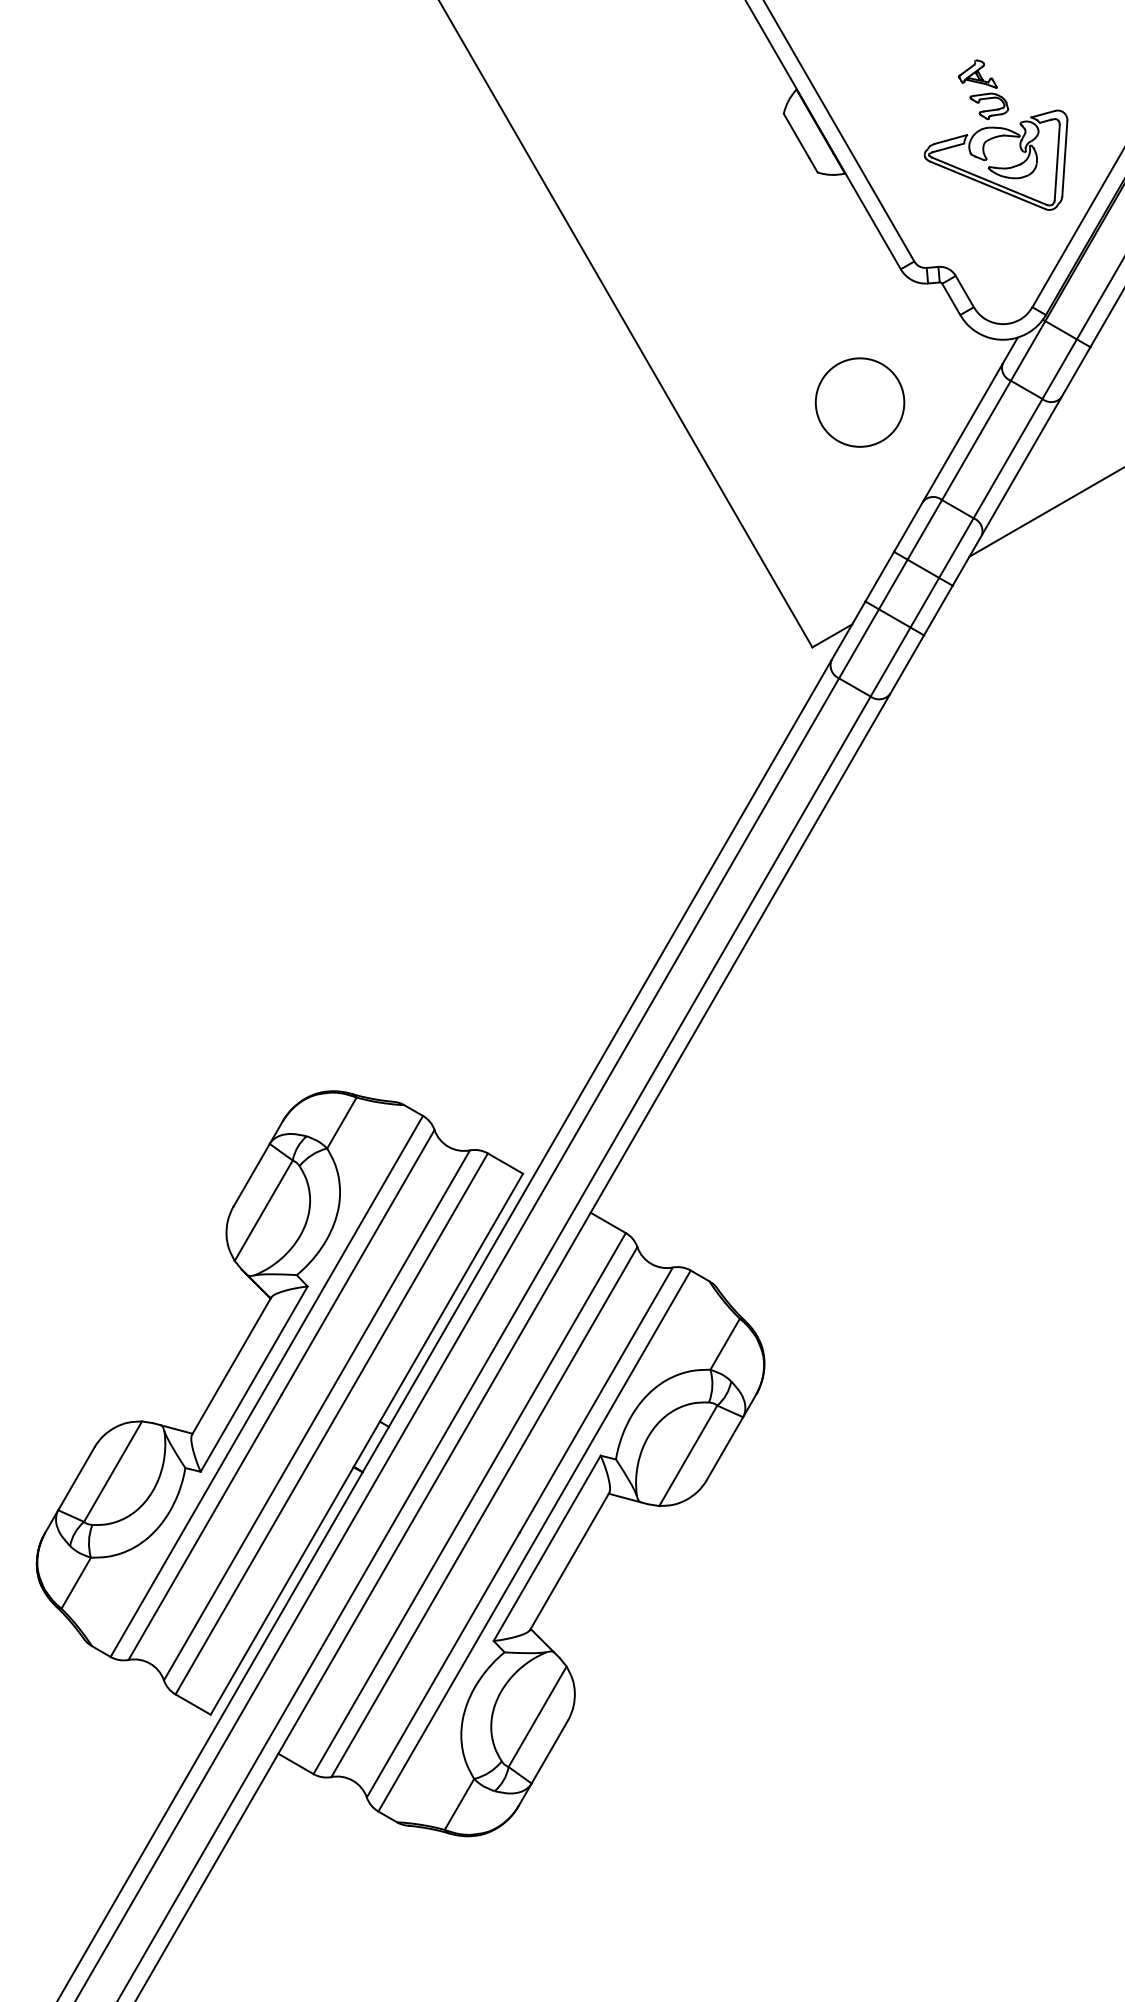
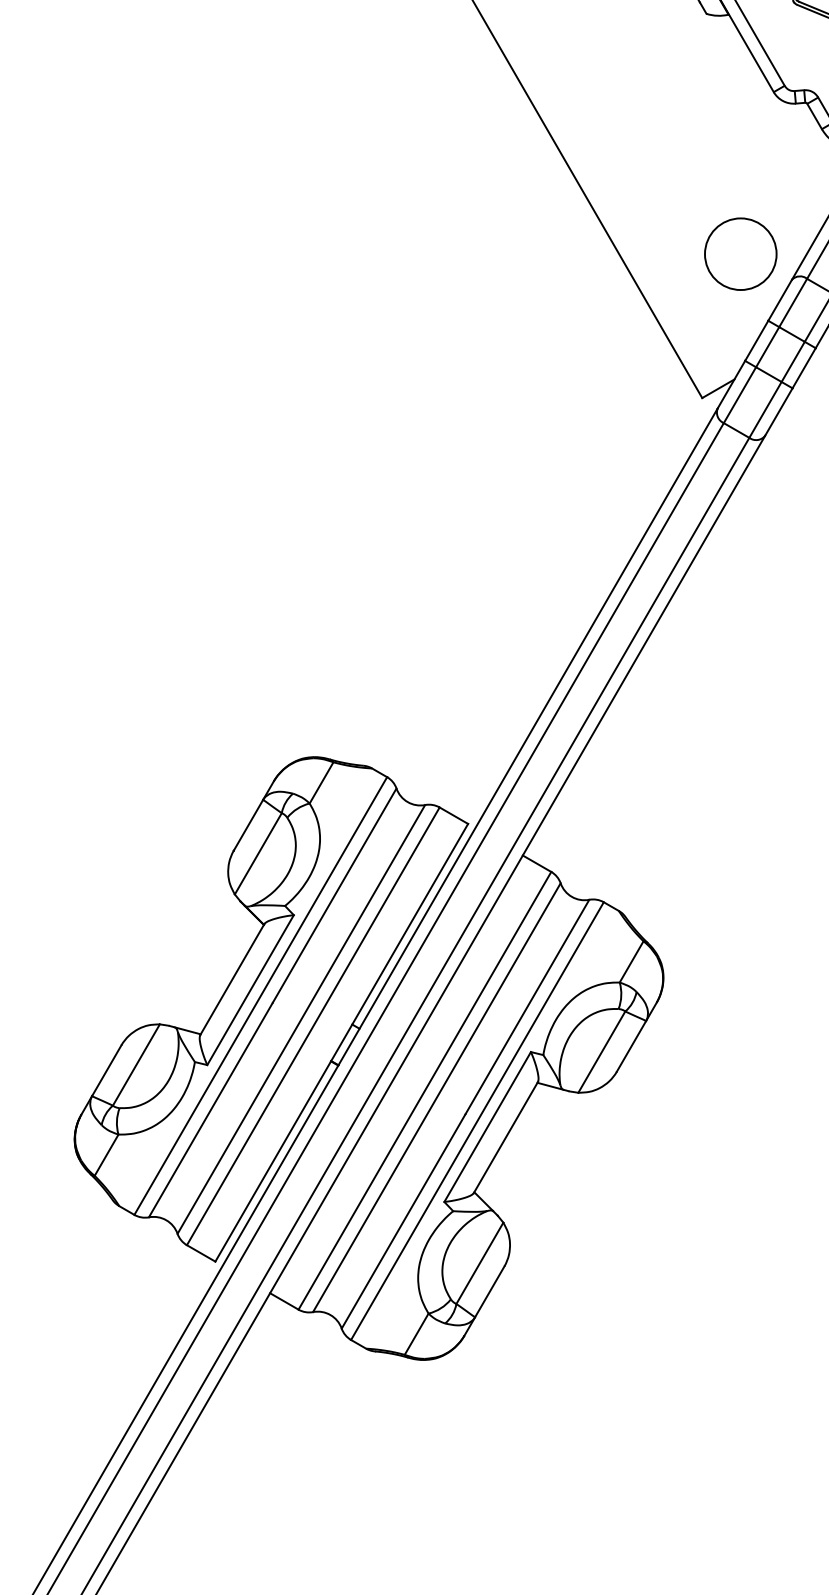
circle: (859, 402) -> (740, 254), moved

